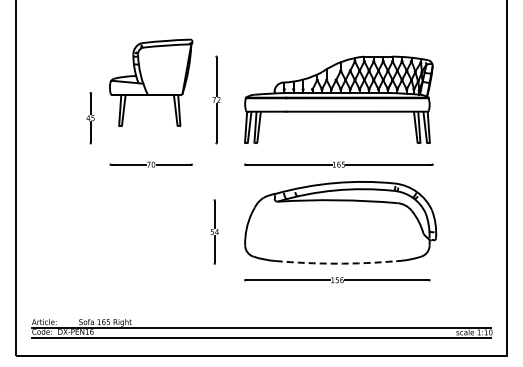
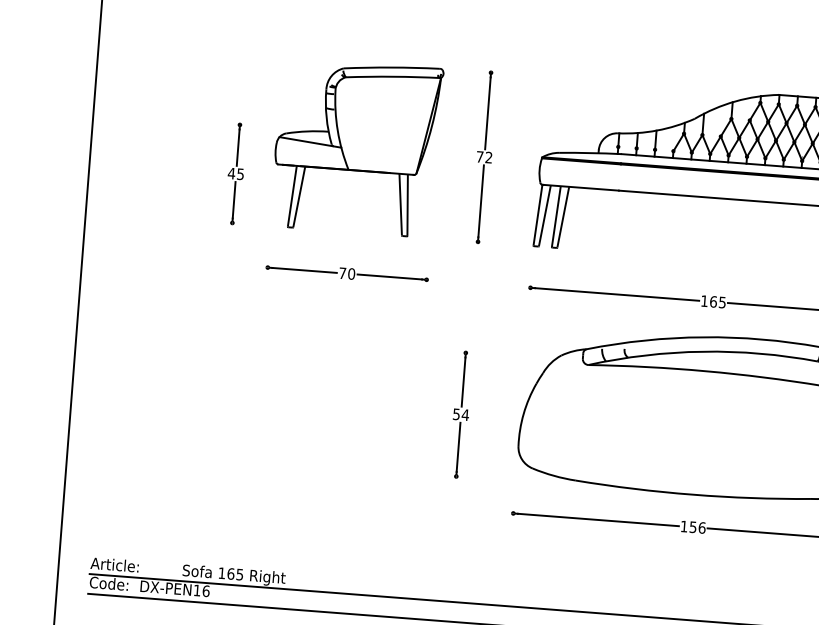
part: (151, 82) -> (357, 146), moved
arc: (335, 263) -> (692, 494), dashed -> solid

